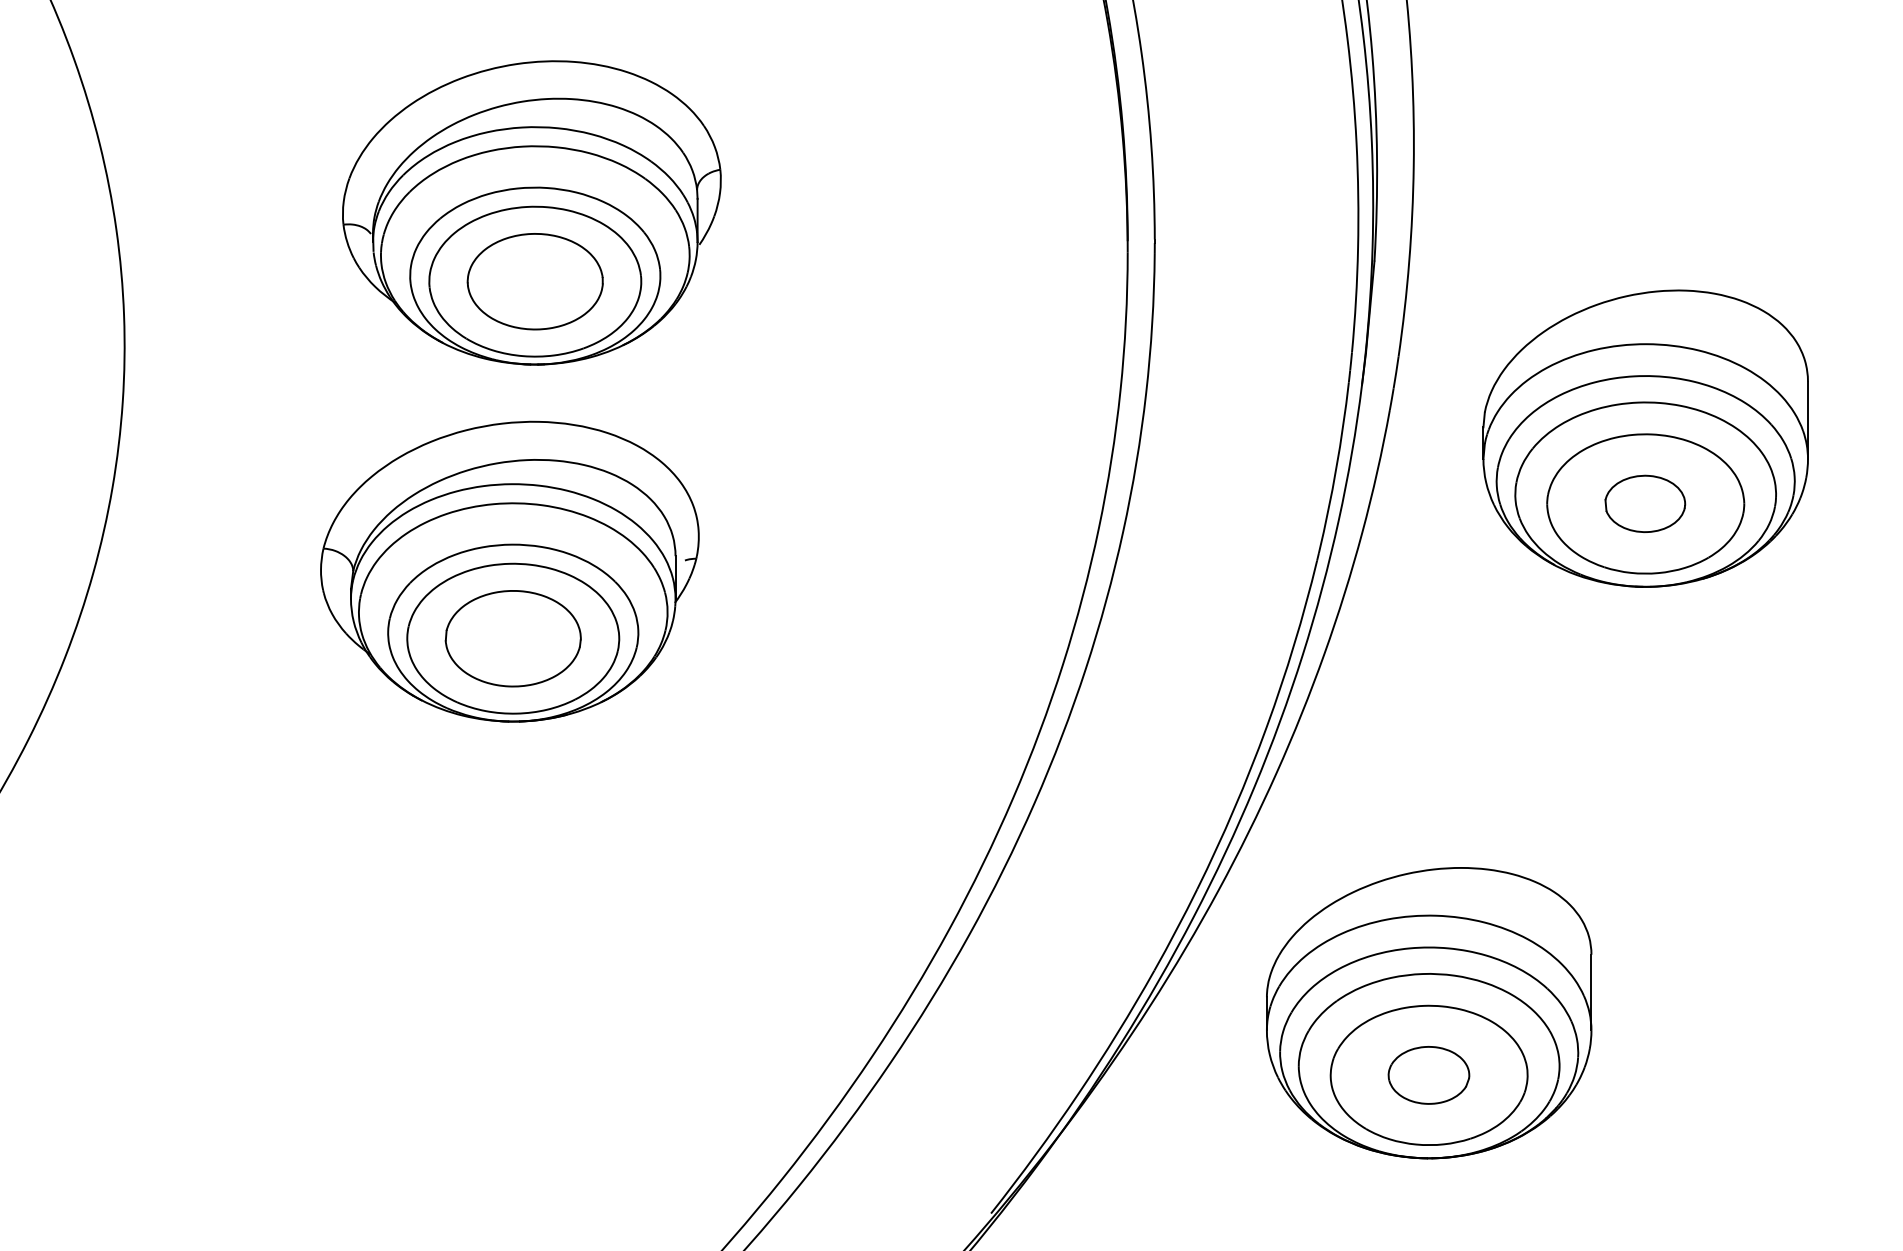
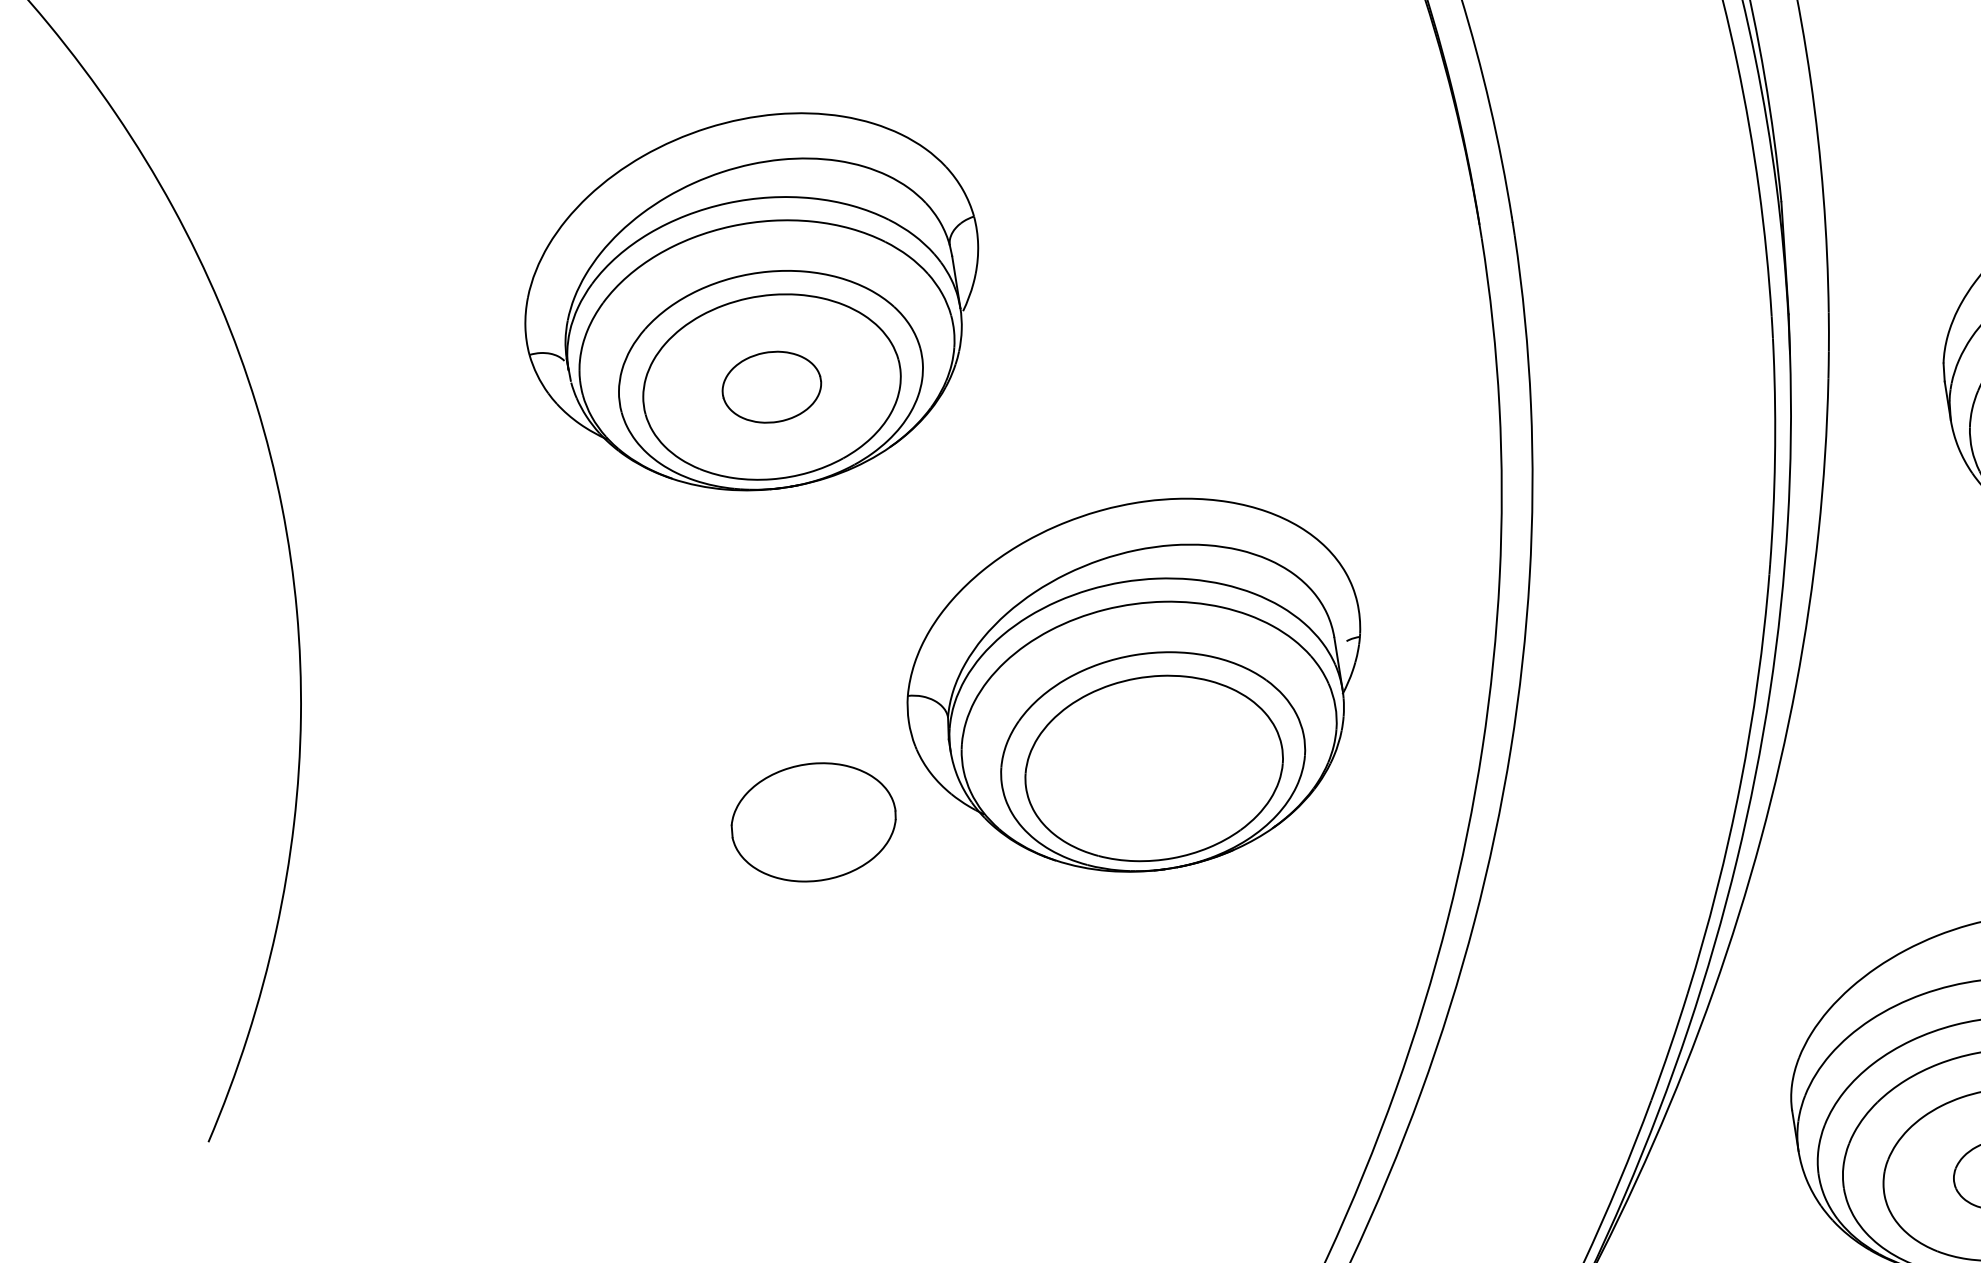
part: (534, 281) -> (771, 387), size x0.6
part: (509, 571) -> (1136, 688), moved

